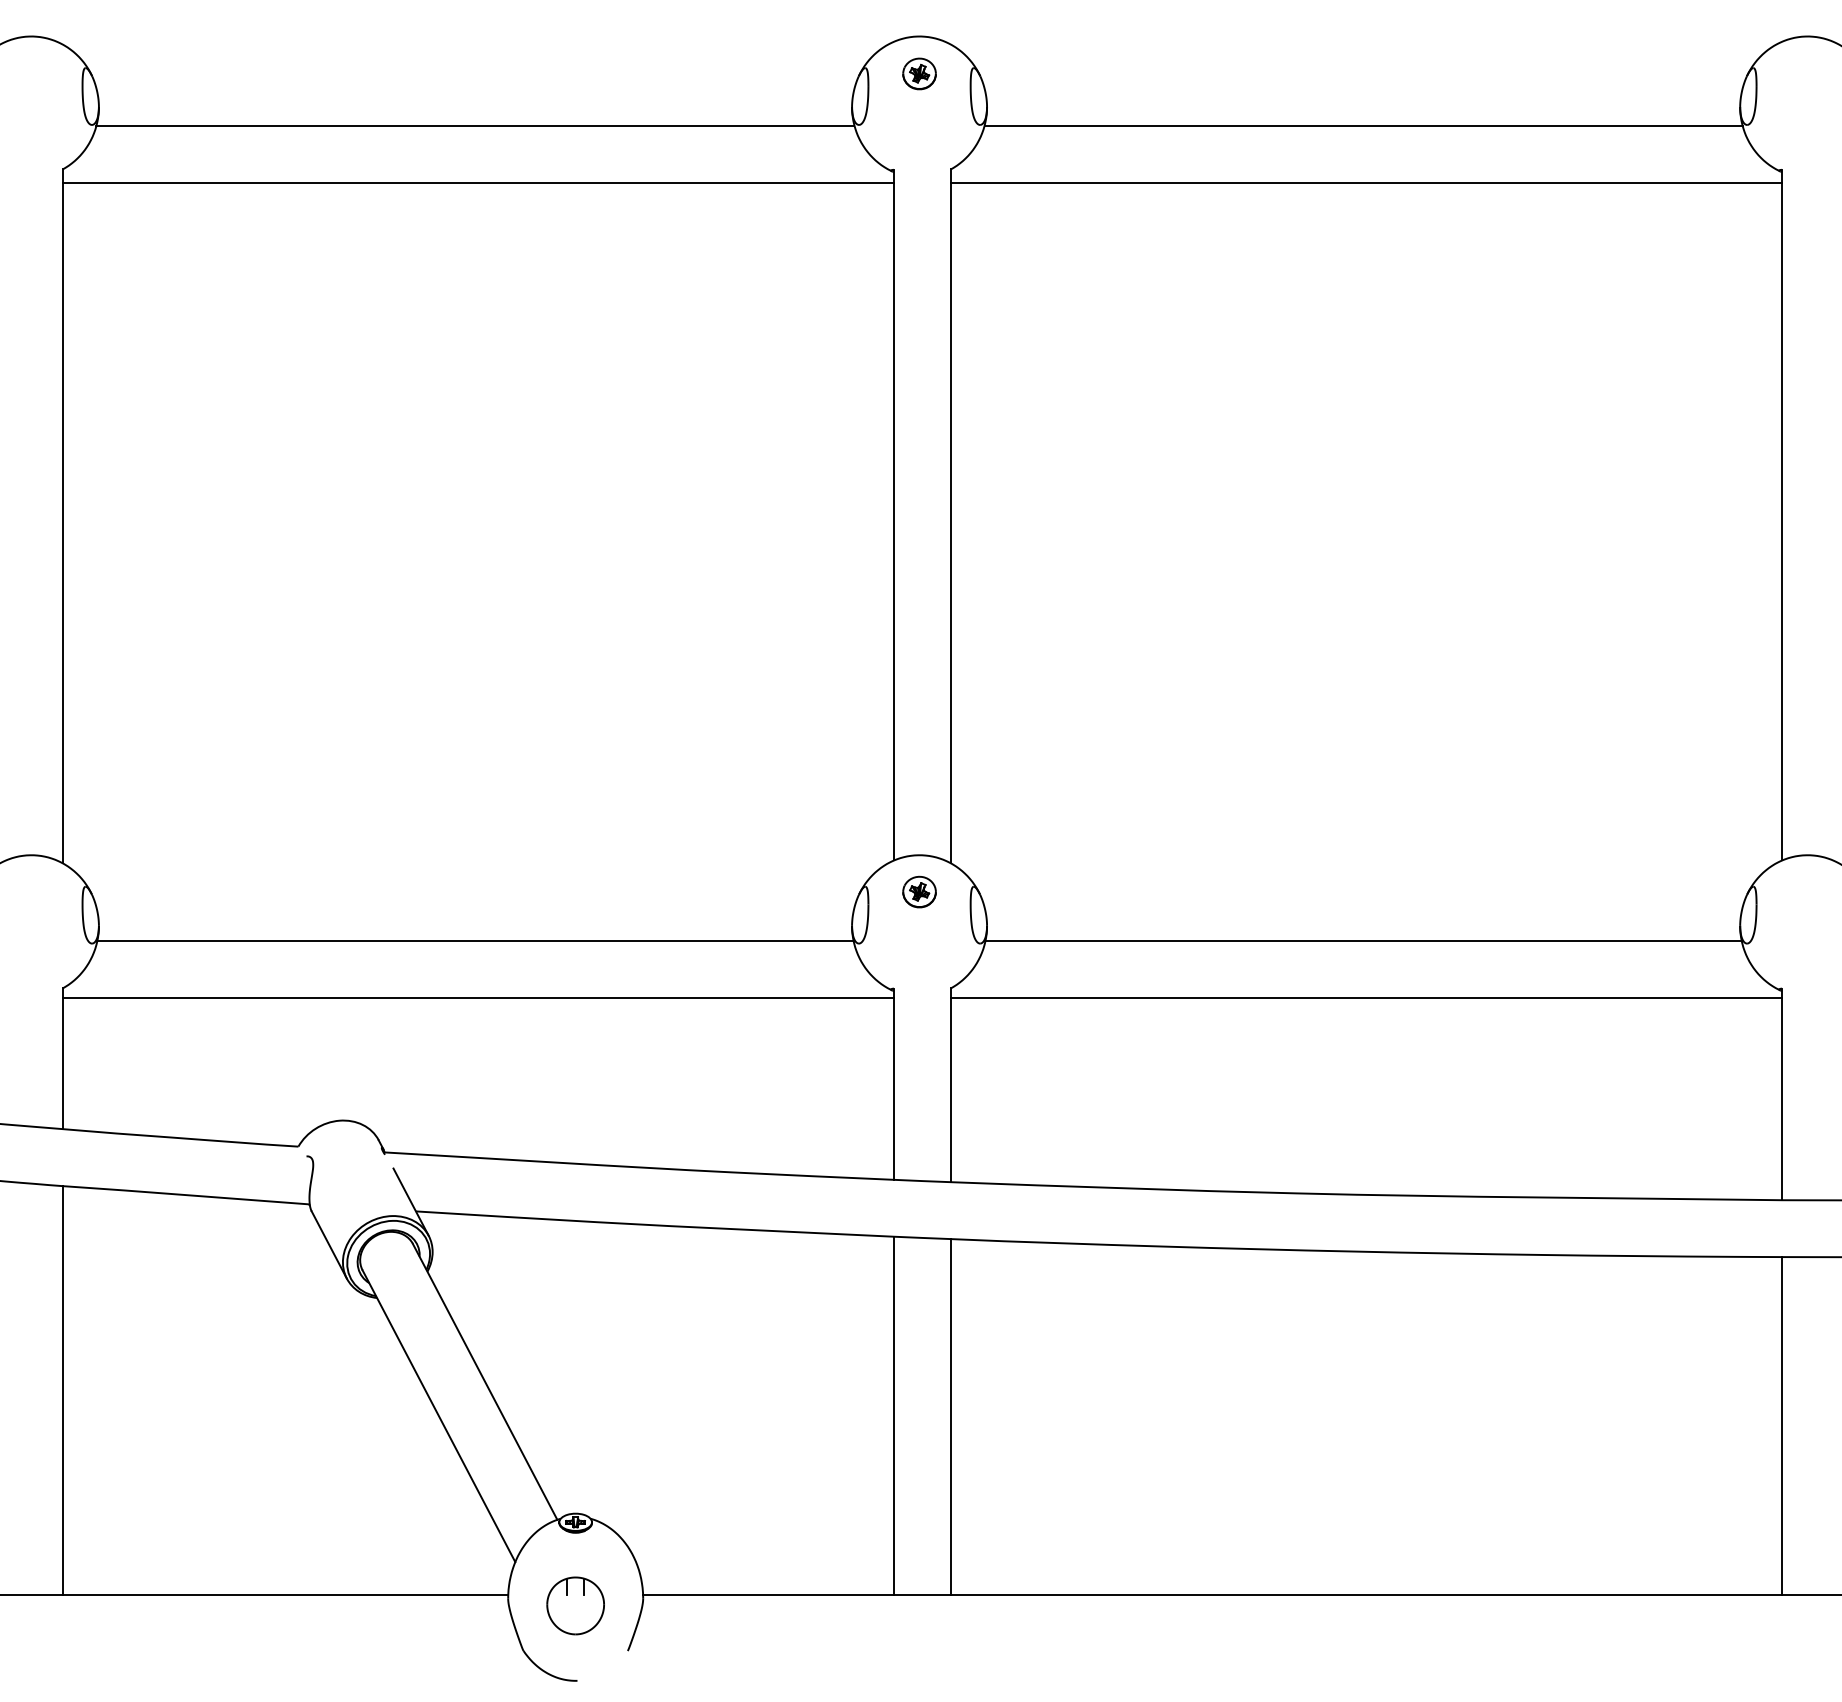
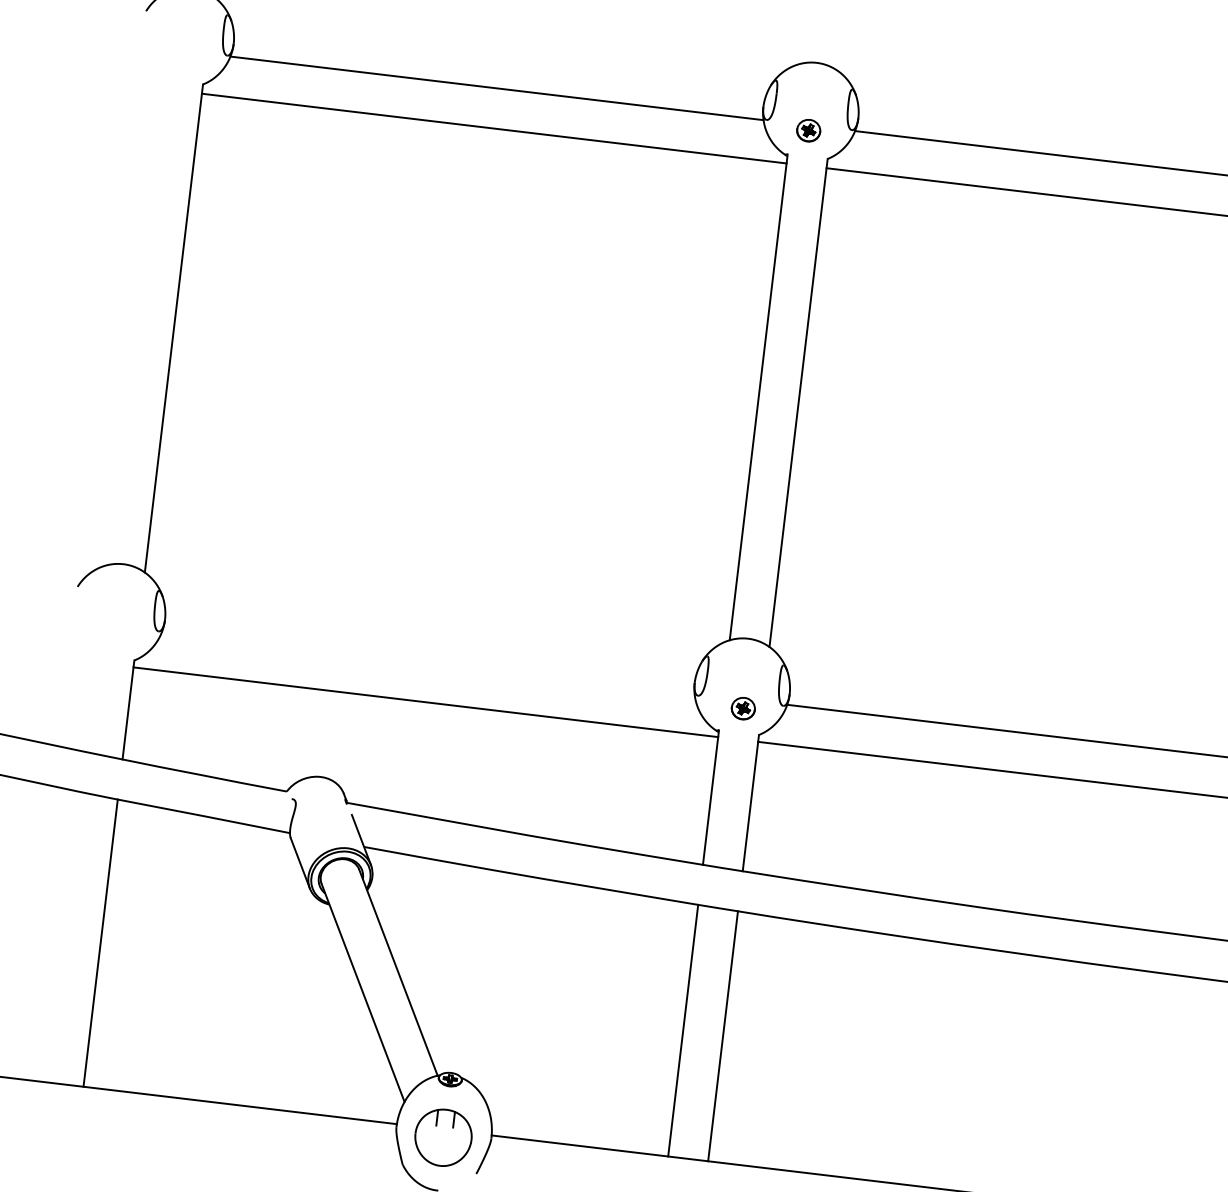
part: (919, 73) -> (808, 130), moved
part: (919, 891) -> (743, 708), moved
line: (475, 941) -> (428, 662), removed
part: (575, 1605) -> (443, 1137), size x1.4

